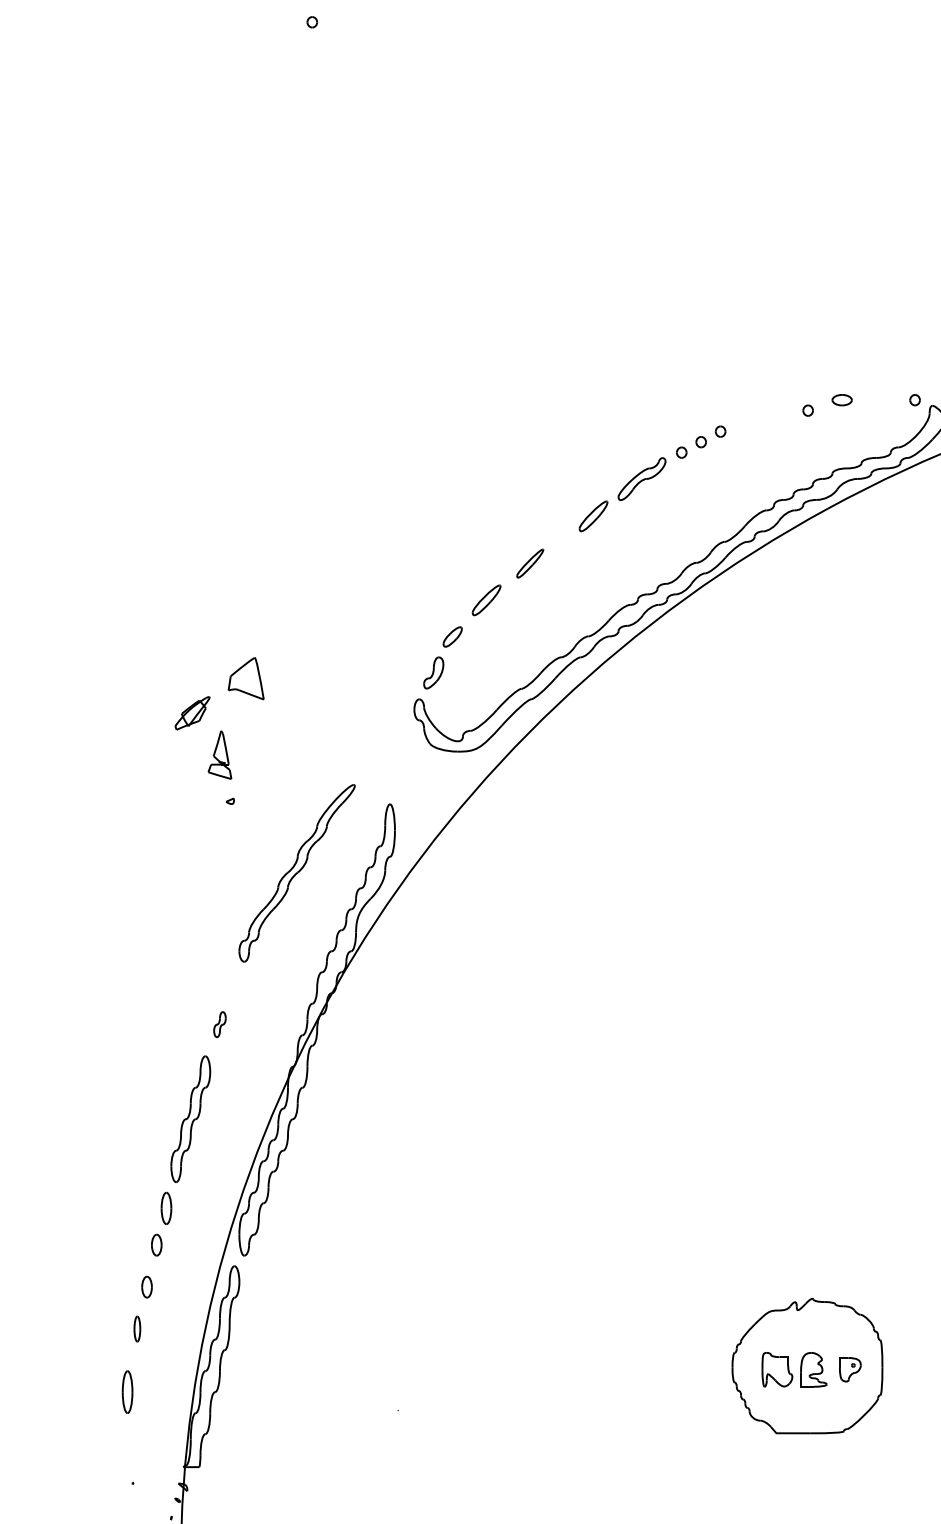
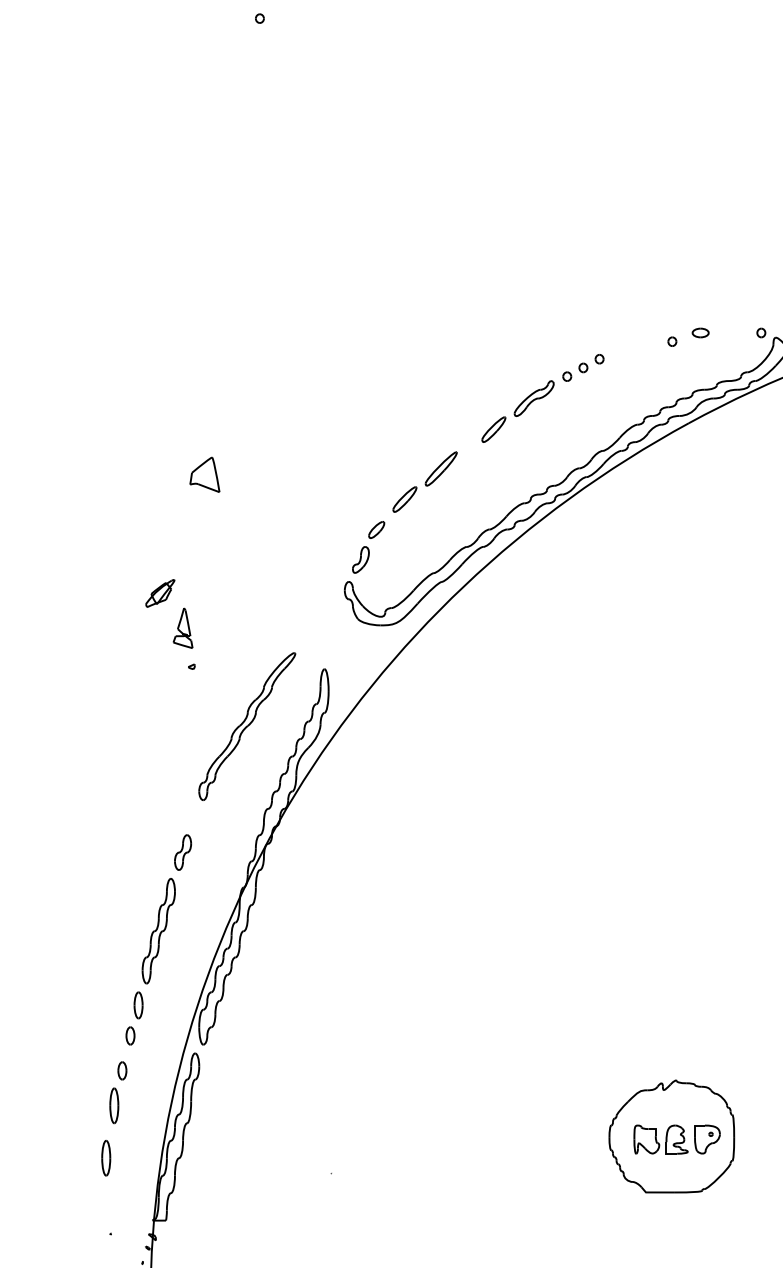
part: (529, 563) -> (440, 468), size x1.43
part: (245, 678) -> (204, 474), moved
part: (219, 1024) -> (182, 852), size x1.67
part: (137, 1328) -> (114, 1105), size x1.67
part: (850, 1369) -> (707, 1139), size x1.43

